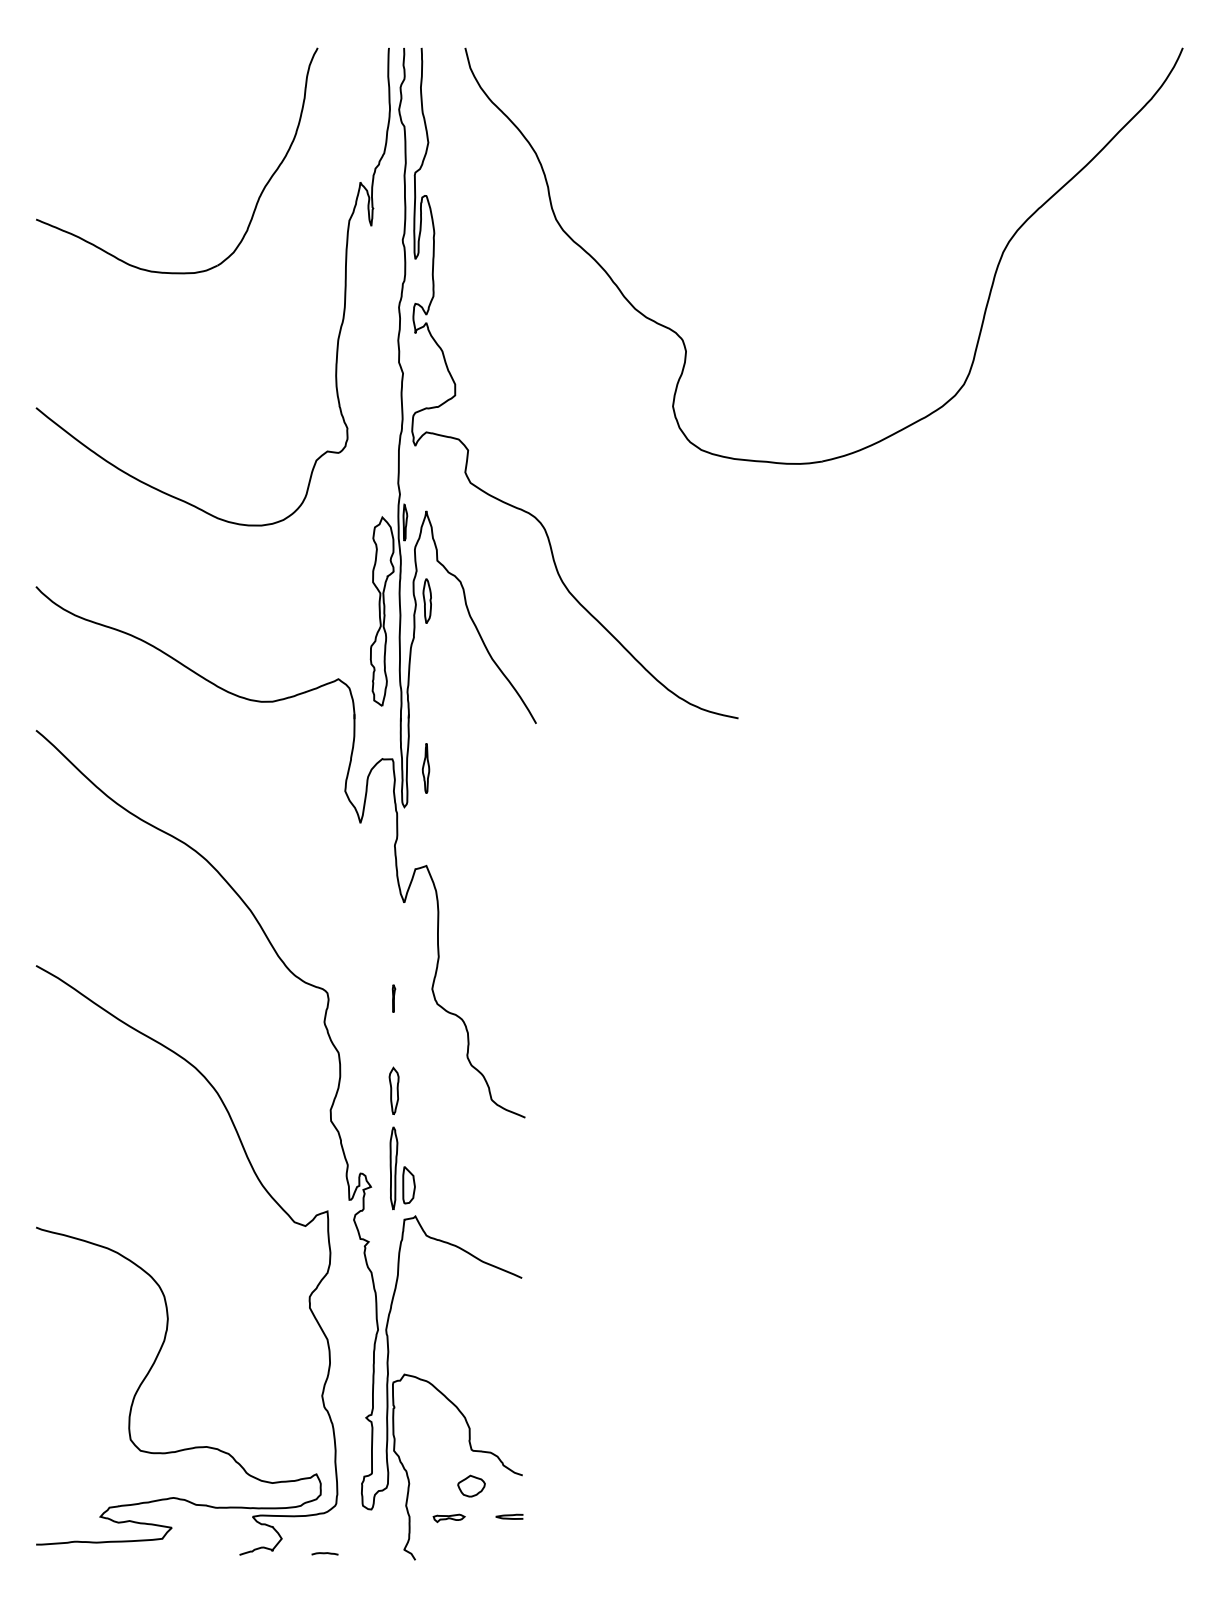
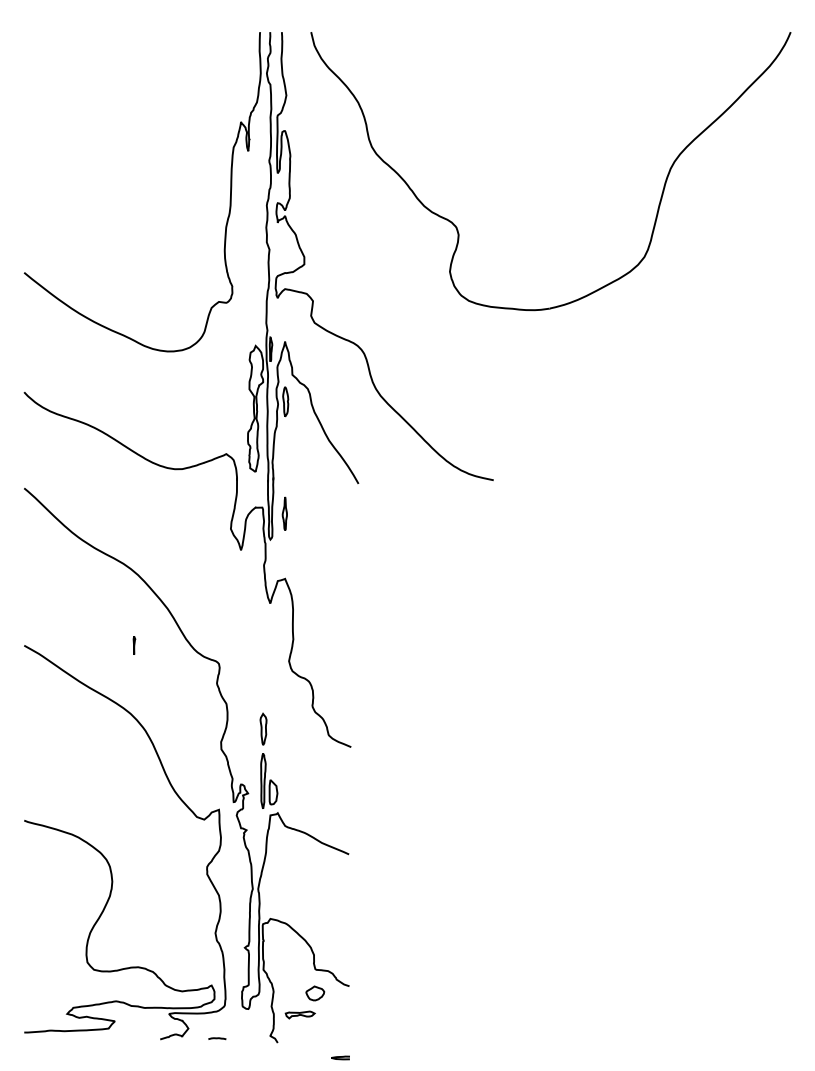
part: (257, 196) -> (172, 131), removed
part: (394, 998) -> (134, 645), moved
curve: (509, 1516) -> (340, 1057), moved
part: (449, 1517) -> (300, 1014), size x1.4

